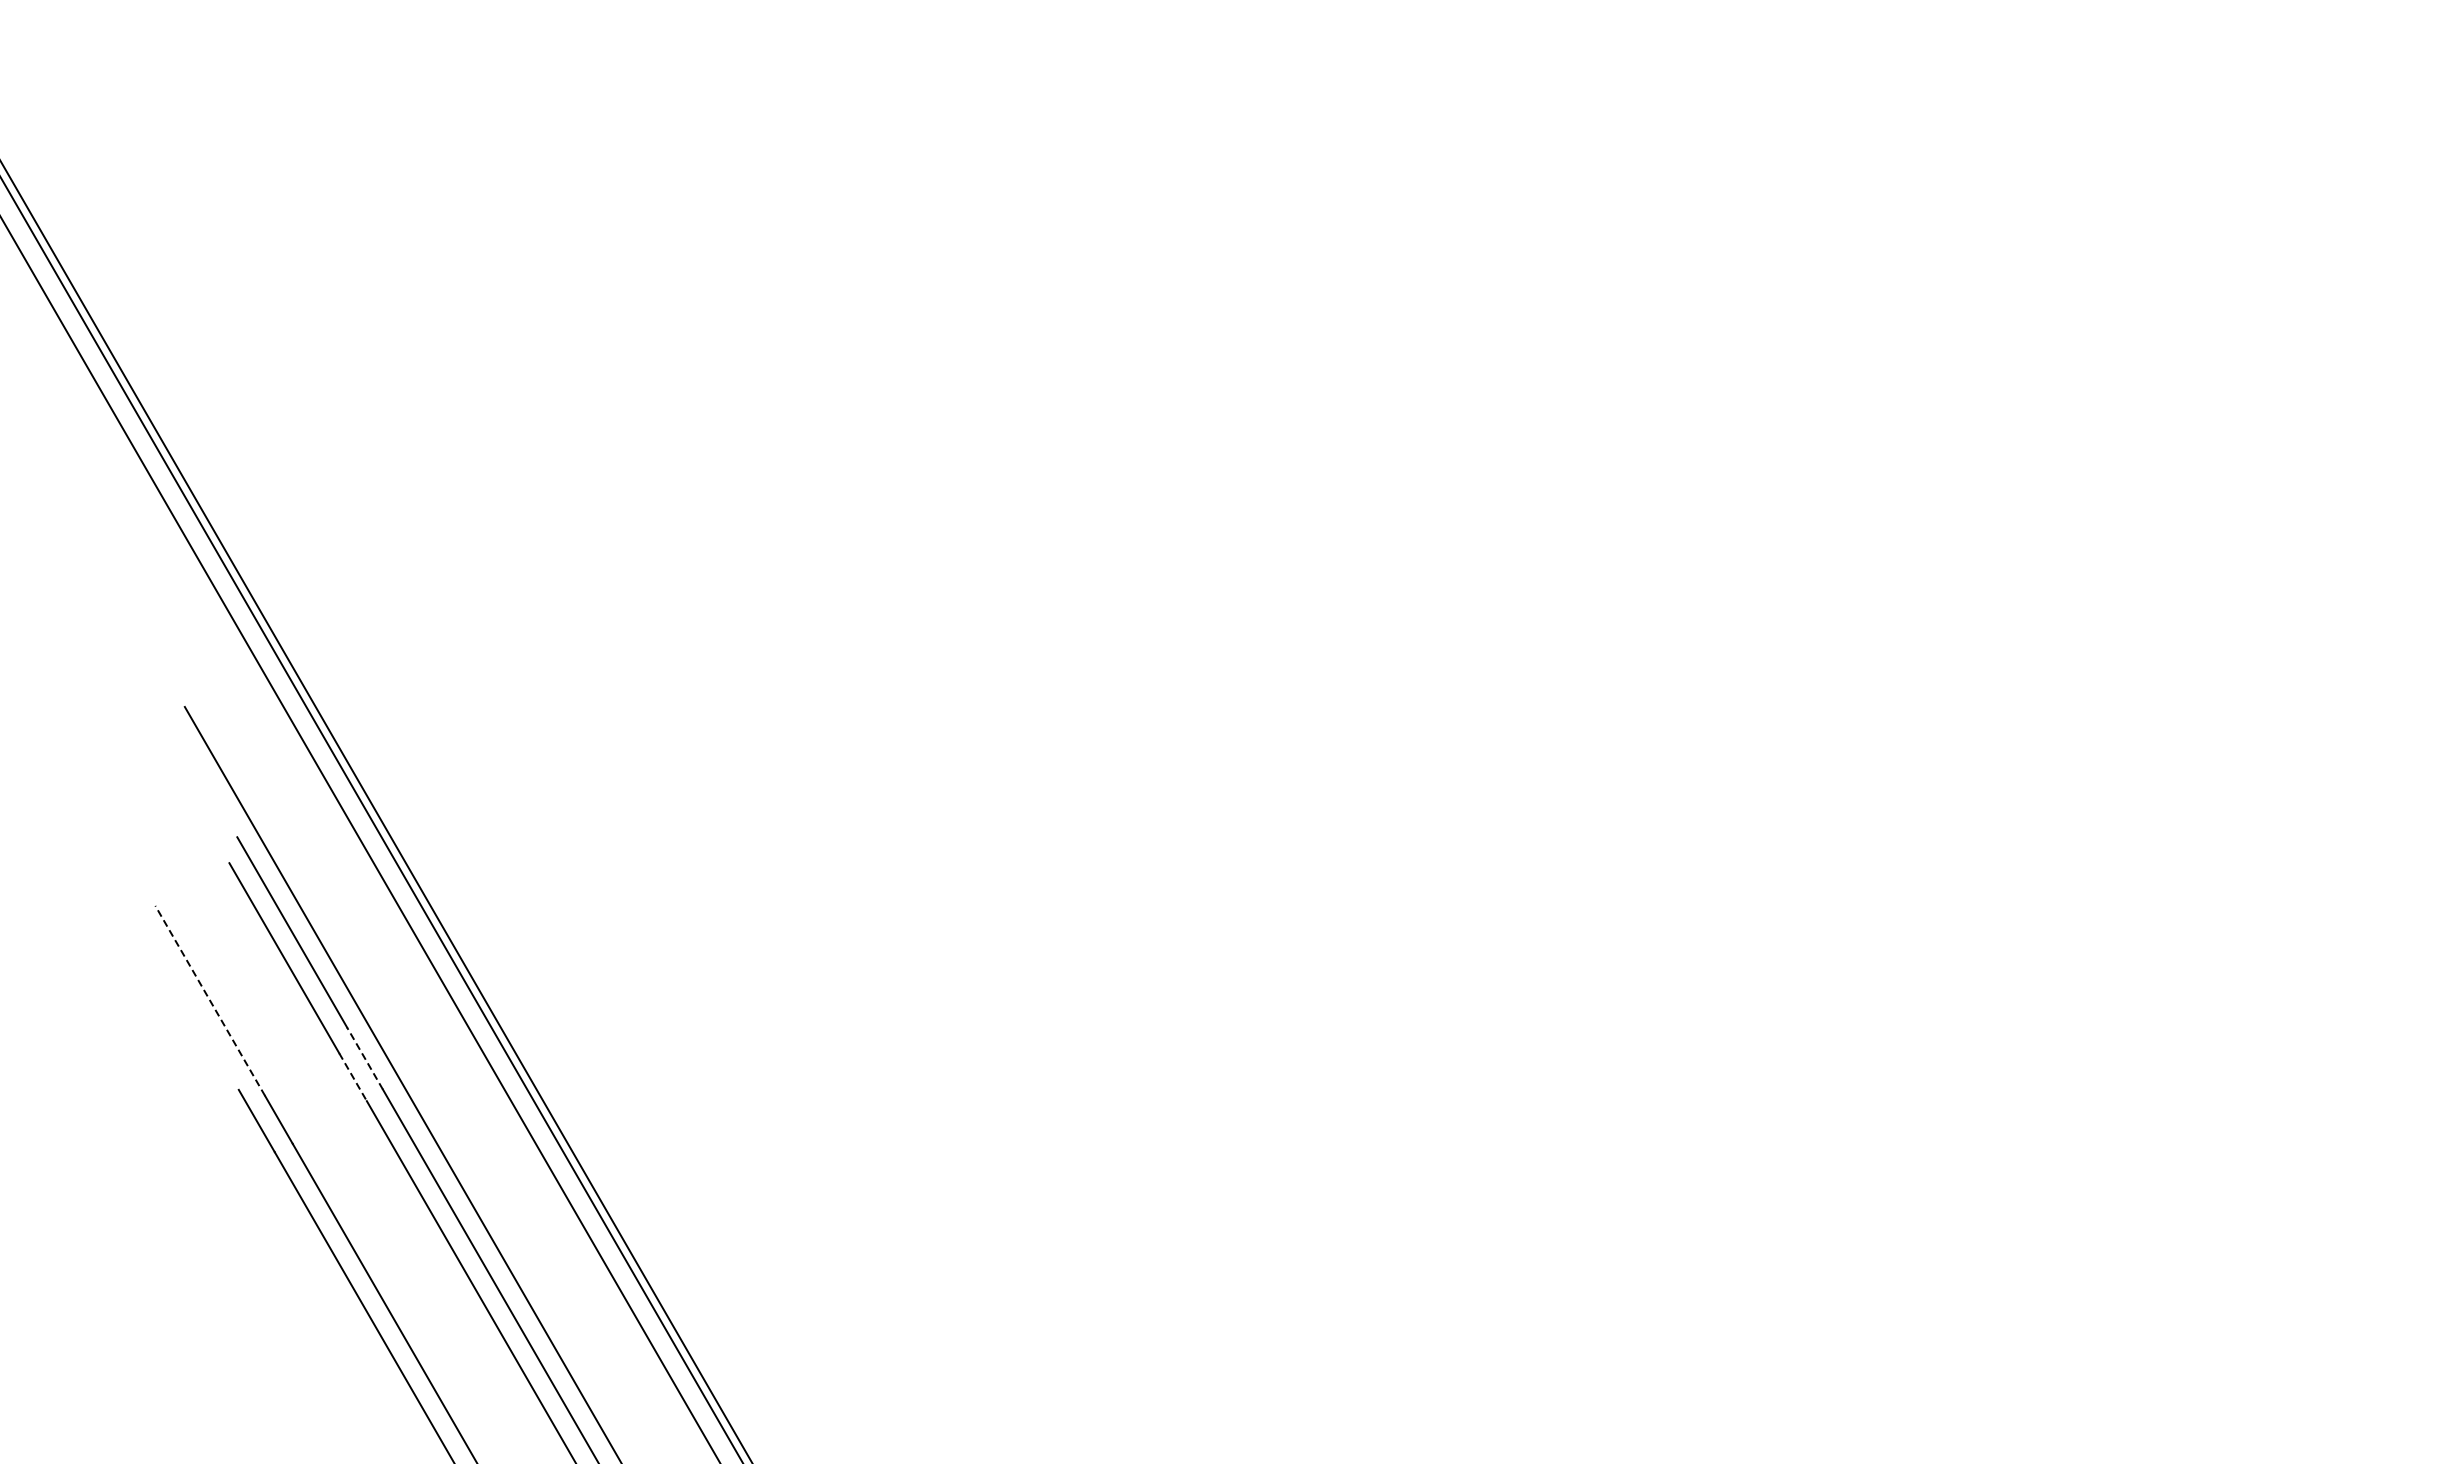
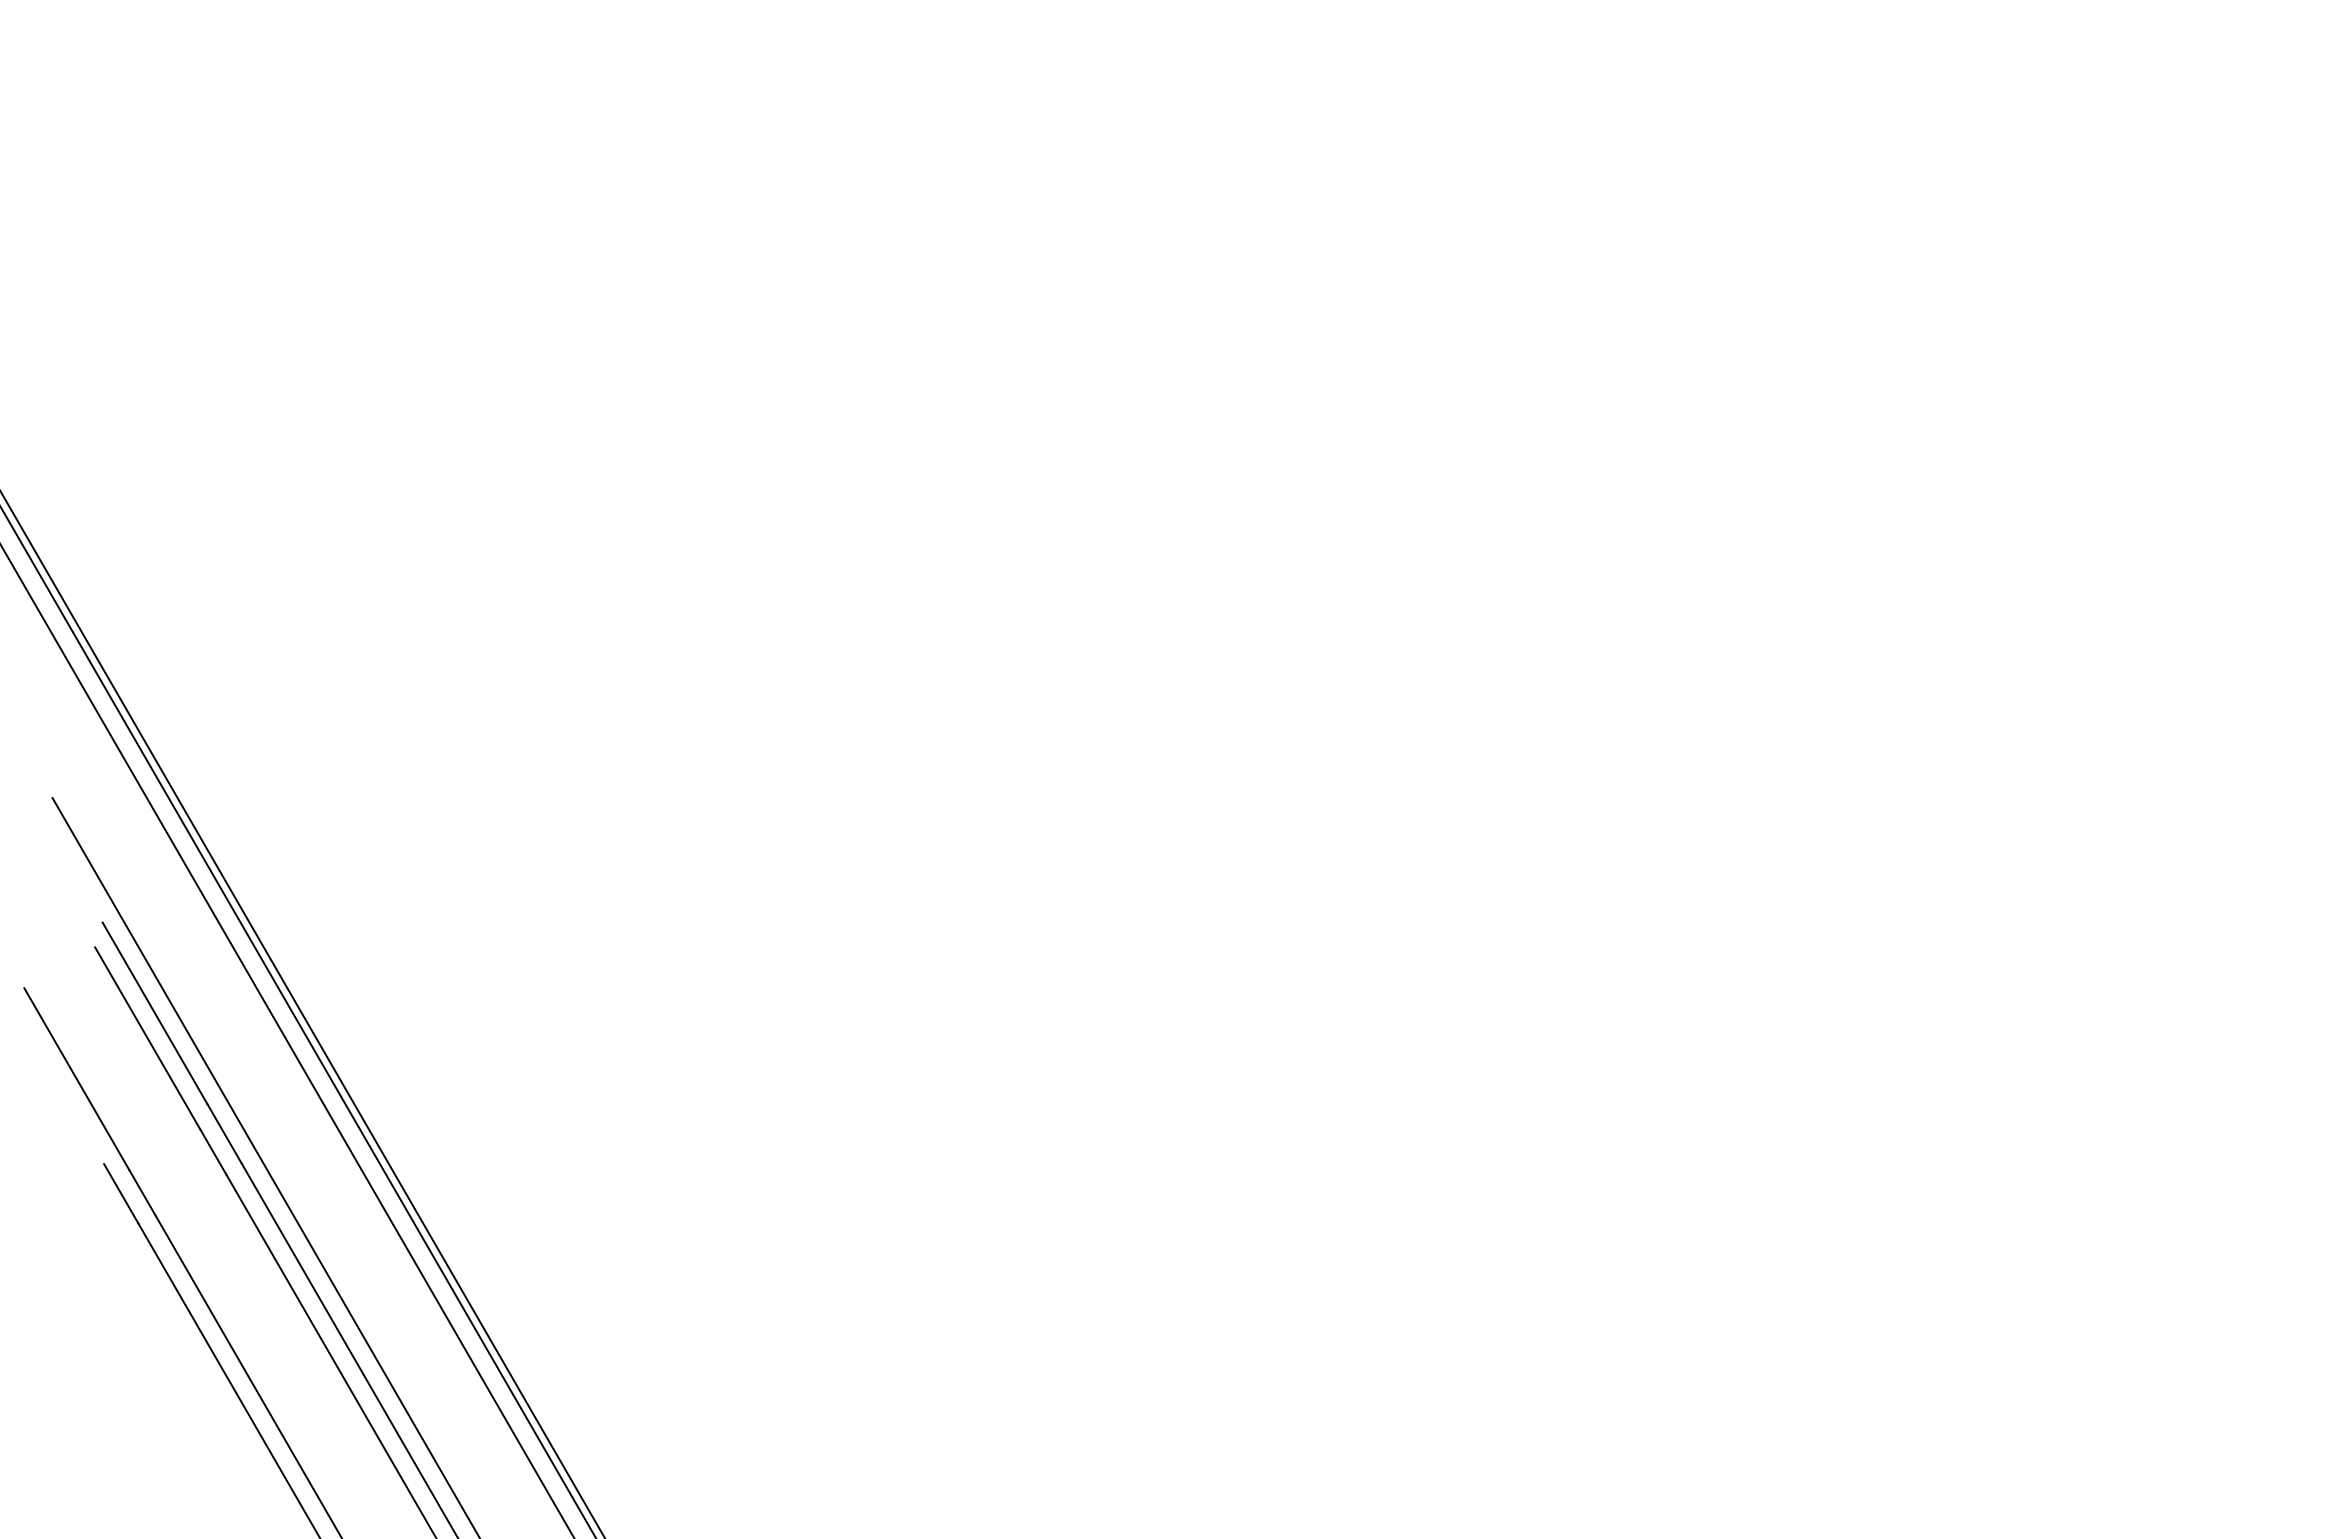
line: (209, 1001) -> (76, 1079), dashed -> solid
line: (364, 1057) -> (224, 1133), dashed -> solid
line: (353, 1077) -> (213, 1152), dashed -> solid

